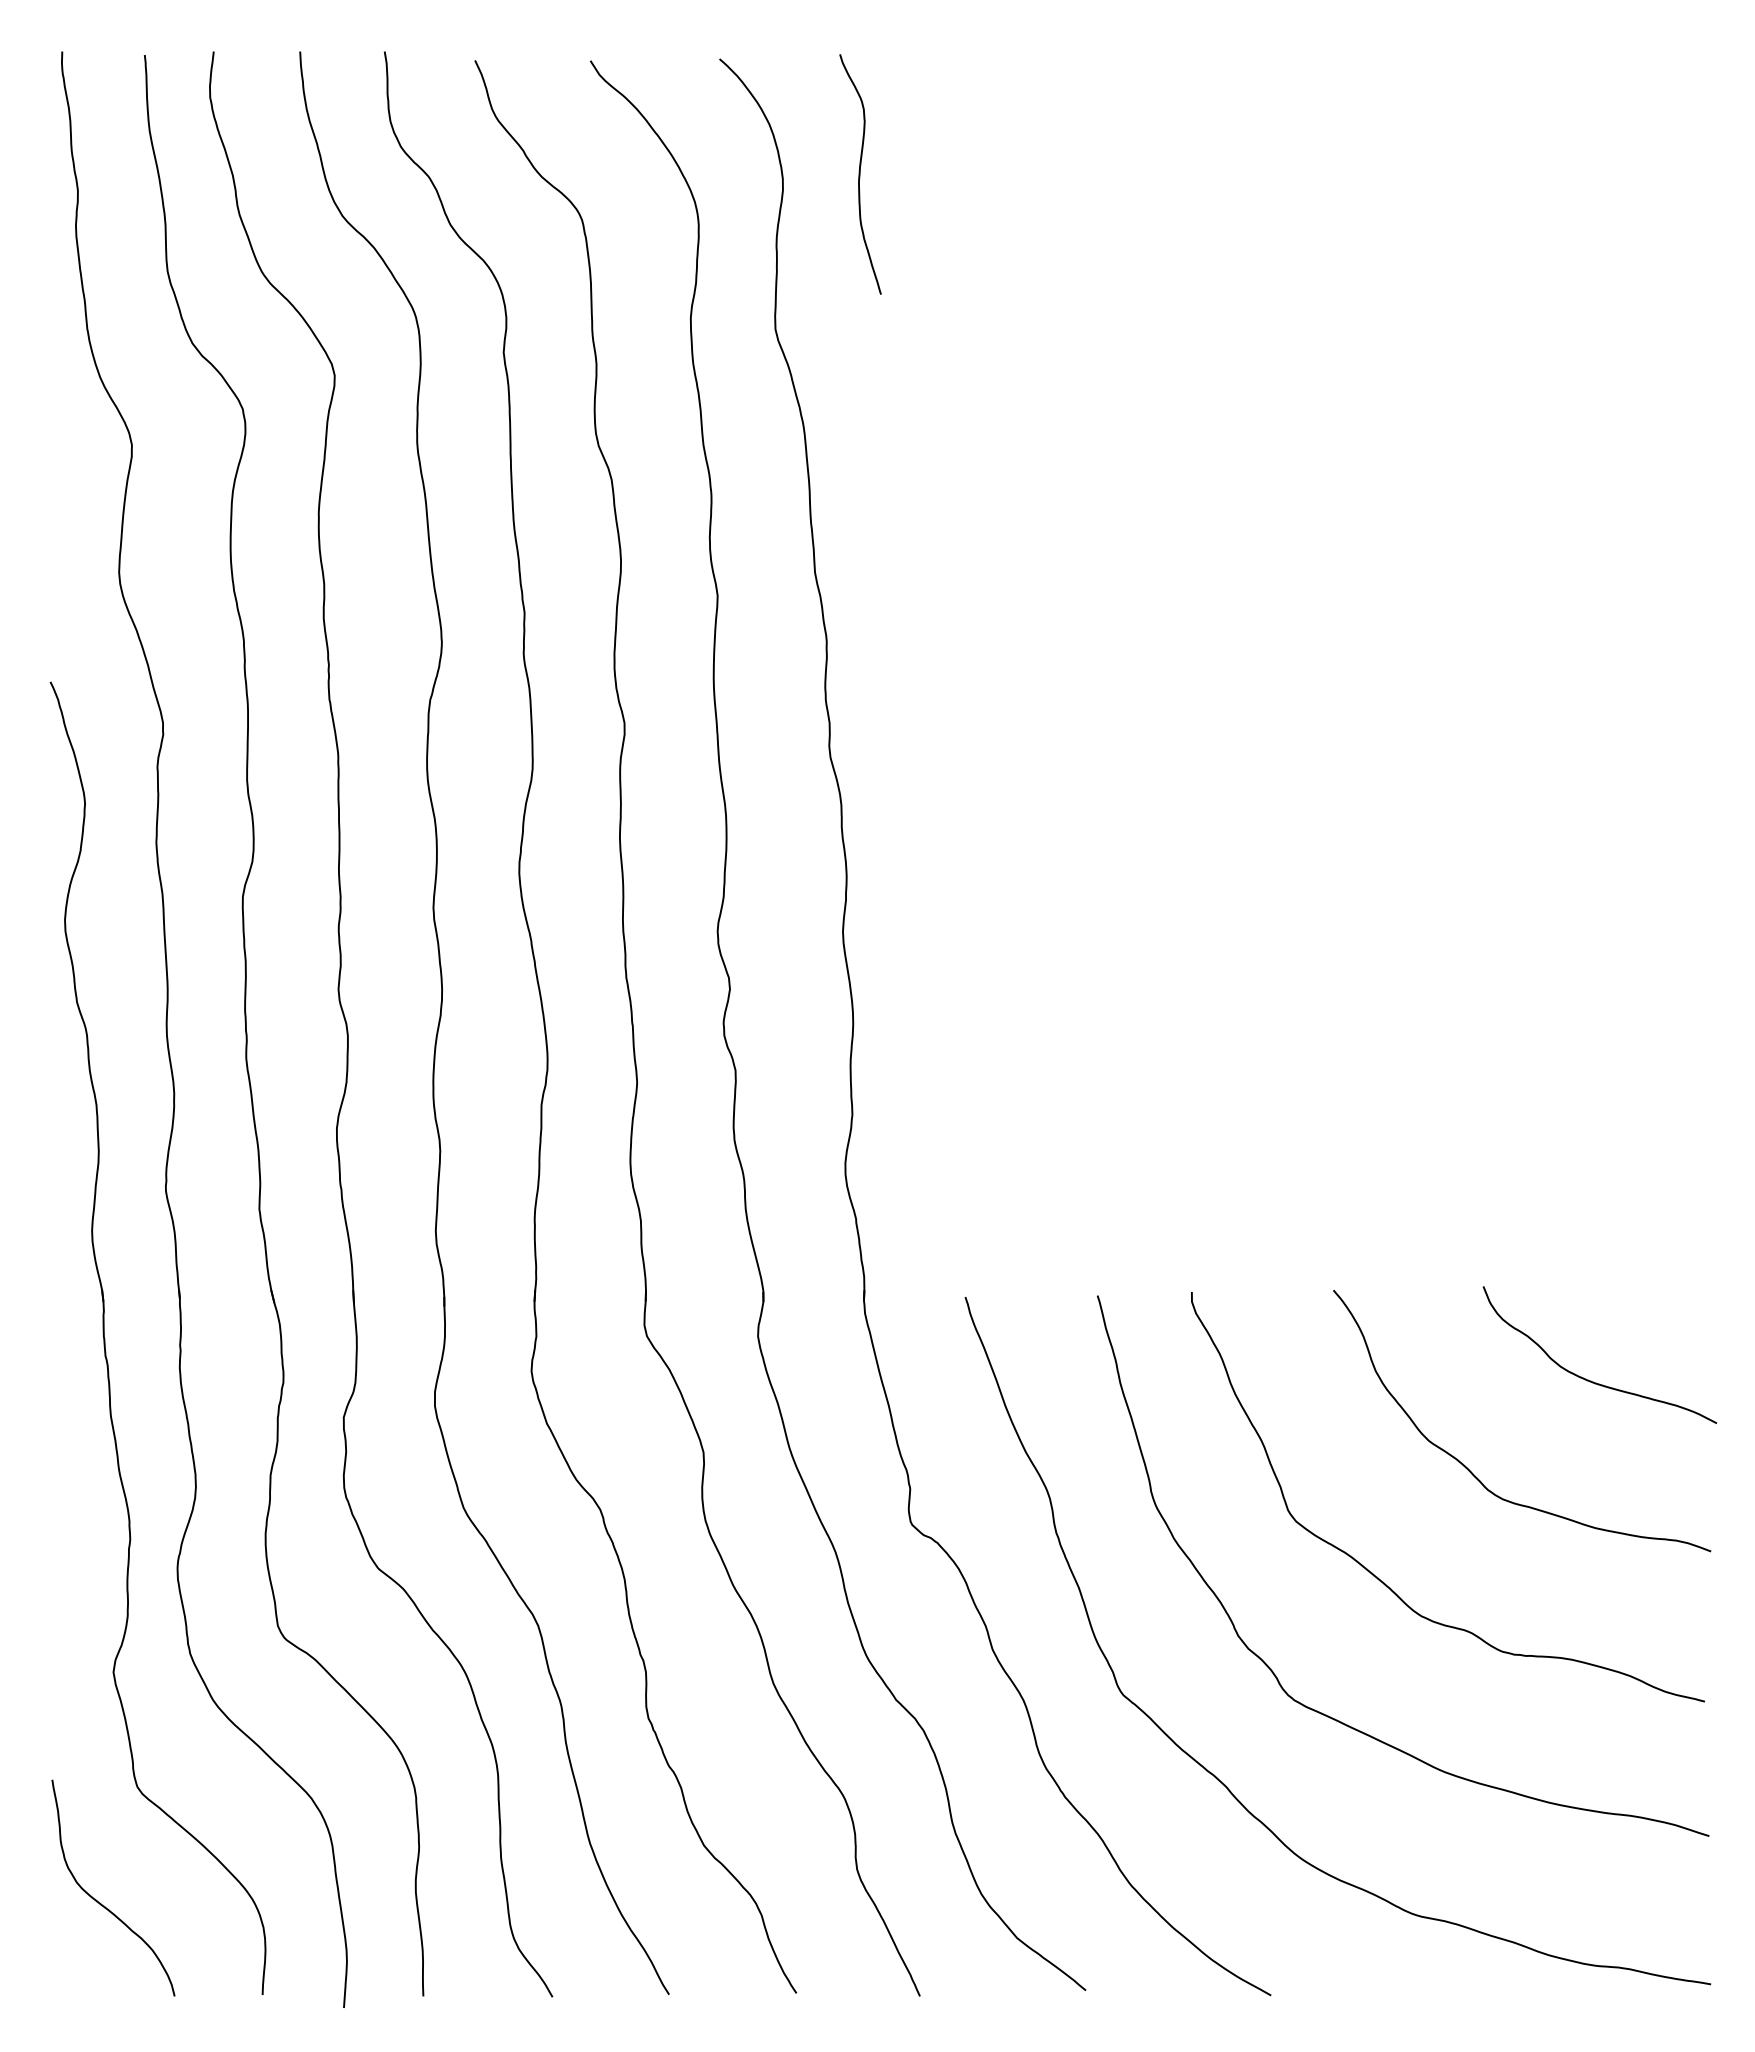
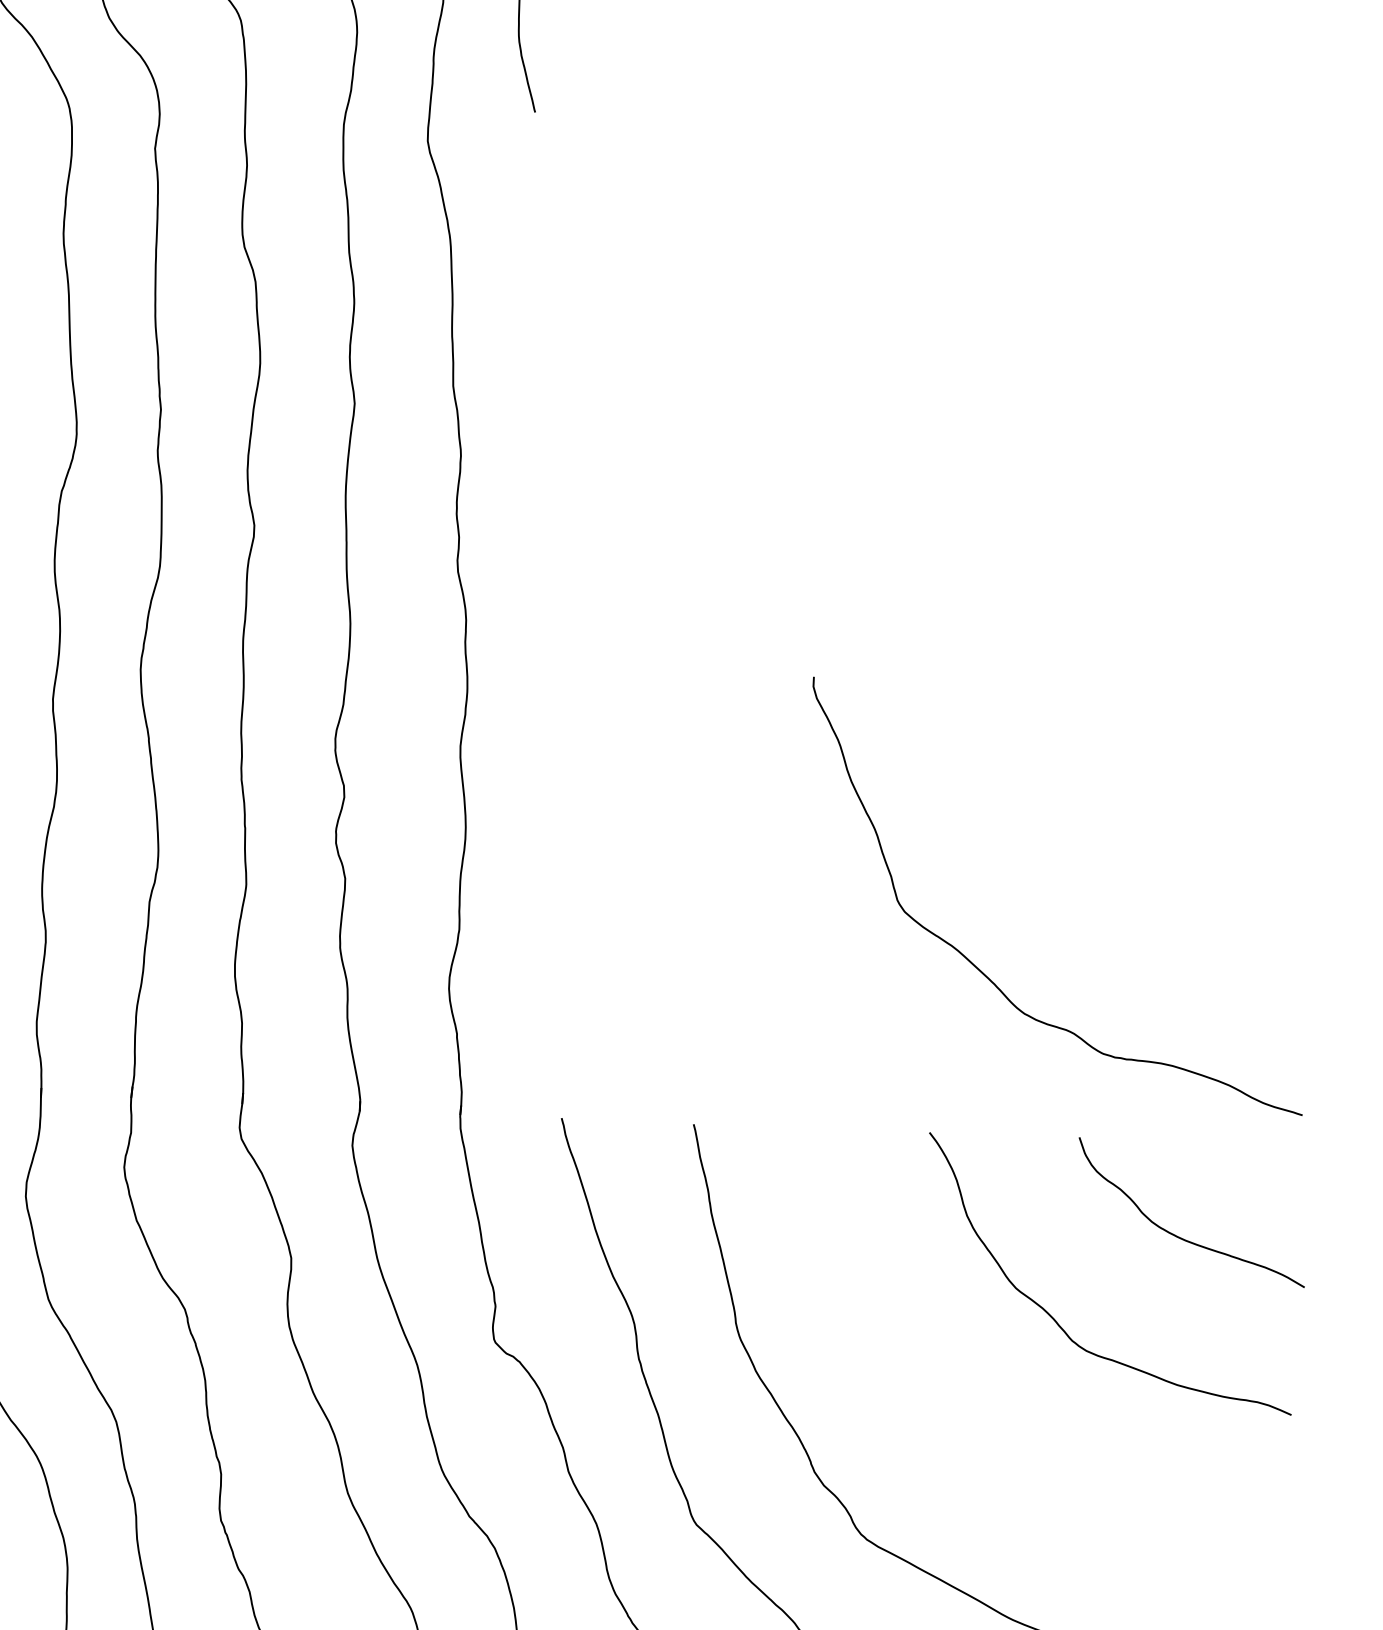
curve: (1383, 1581) -> (988, 976), moved

